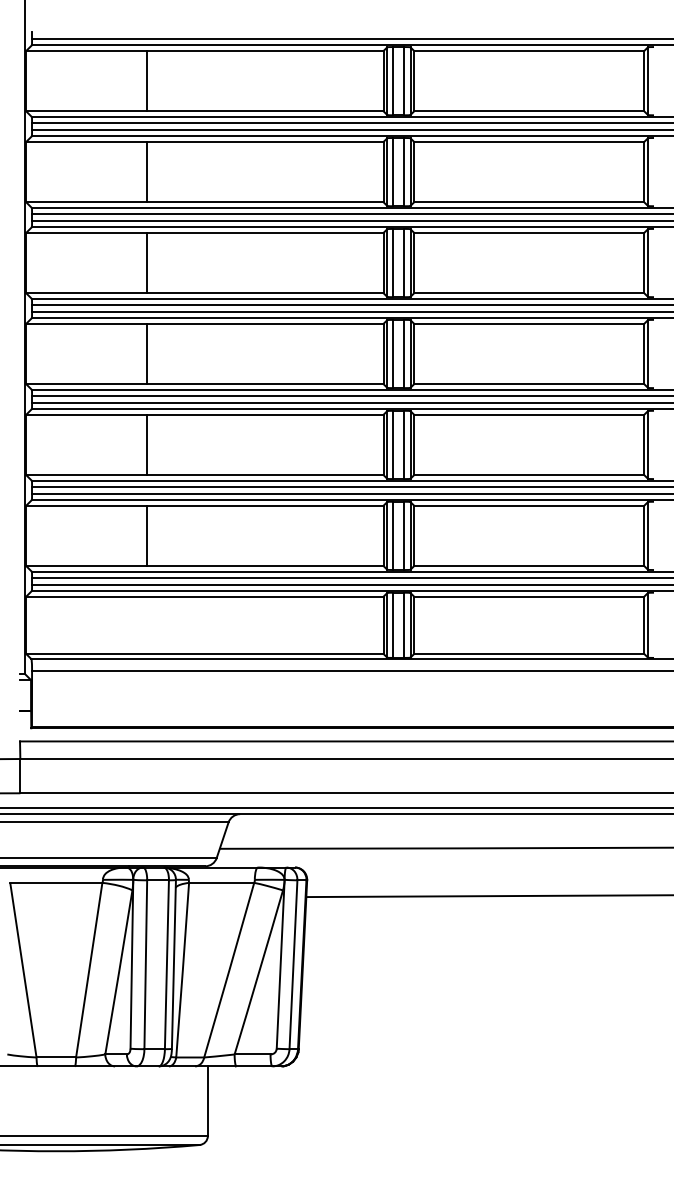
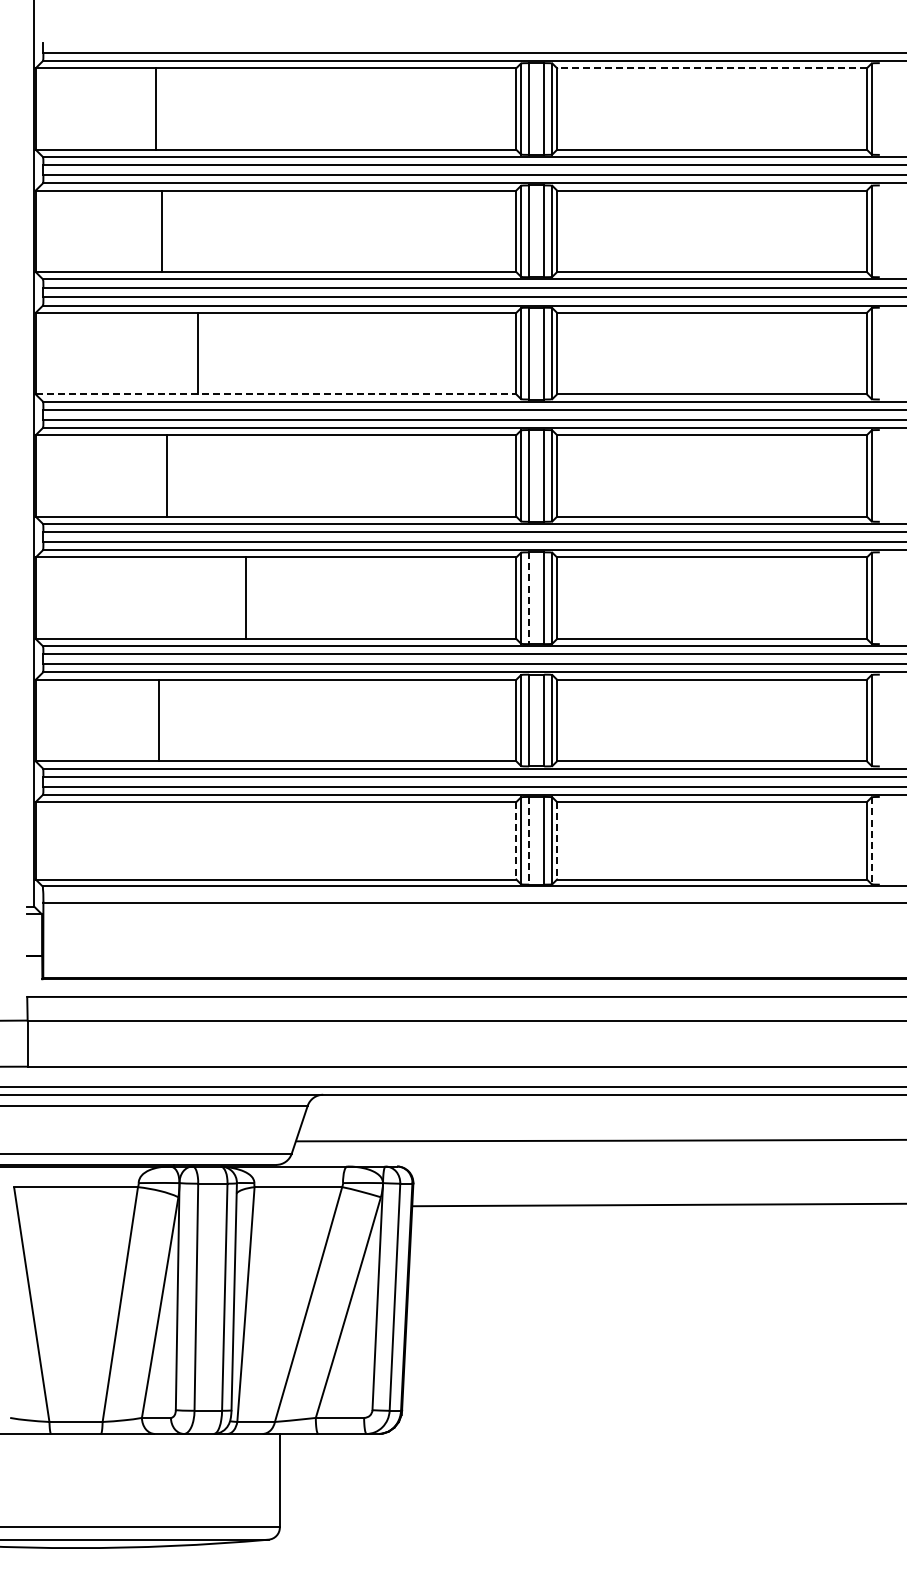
line: (529, 51) -> (712, 68), solid -> dashed
line: (147, 80) -> (156, 108), moved
line: (147, 172) -> (162, 231), moved
line: (205, 293) -> (276, 394), solid -> dashed
line: (147, 353) -> (167, 475), moved
line: (147, 445) -> (246, 598), moved
line: (393, 445) -> (529, 598), solid -> dashed
line: (147, 535) -> (159, 720), moved
line: (383, 625) -> (516, 840), solid -> dashed
line: (393, 625) -> (529, 840), solid -> dashed
line: (414, 625) -> (557, 840), solid -> dashed
line: (647, 625) -> (871, 841), solid -> dashed

